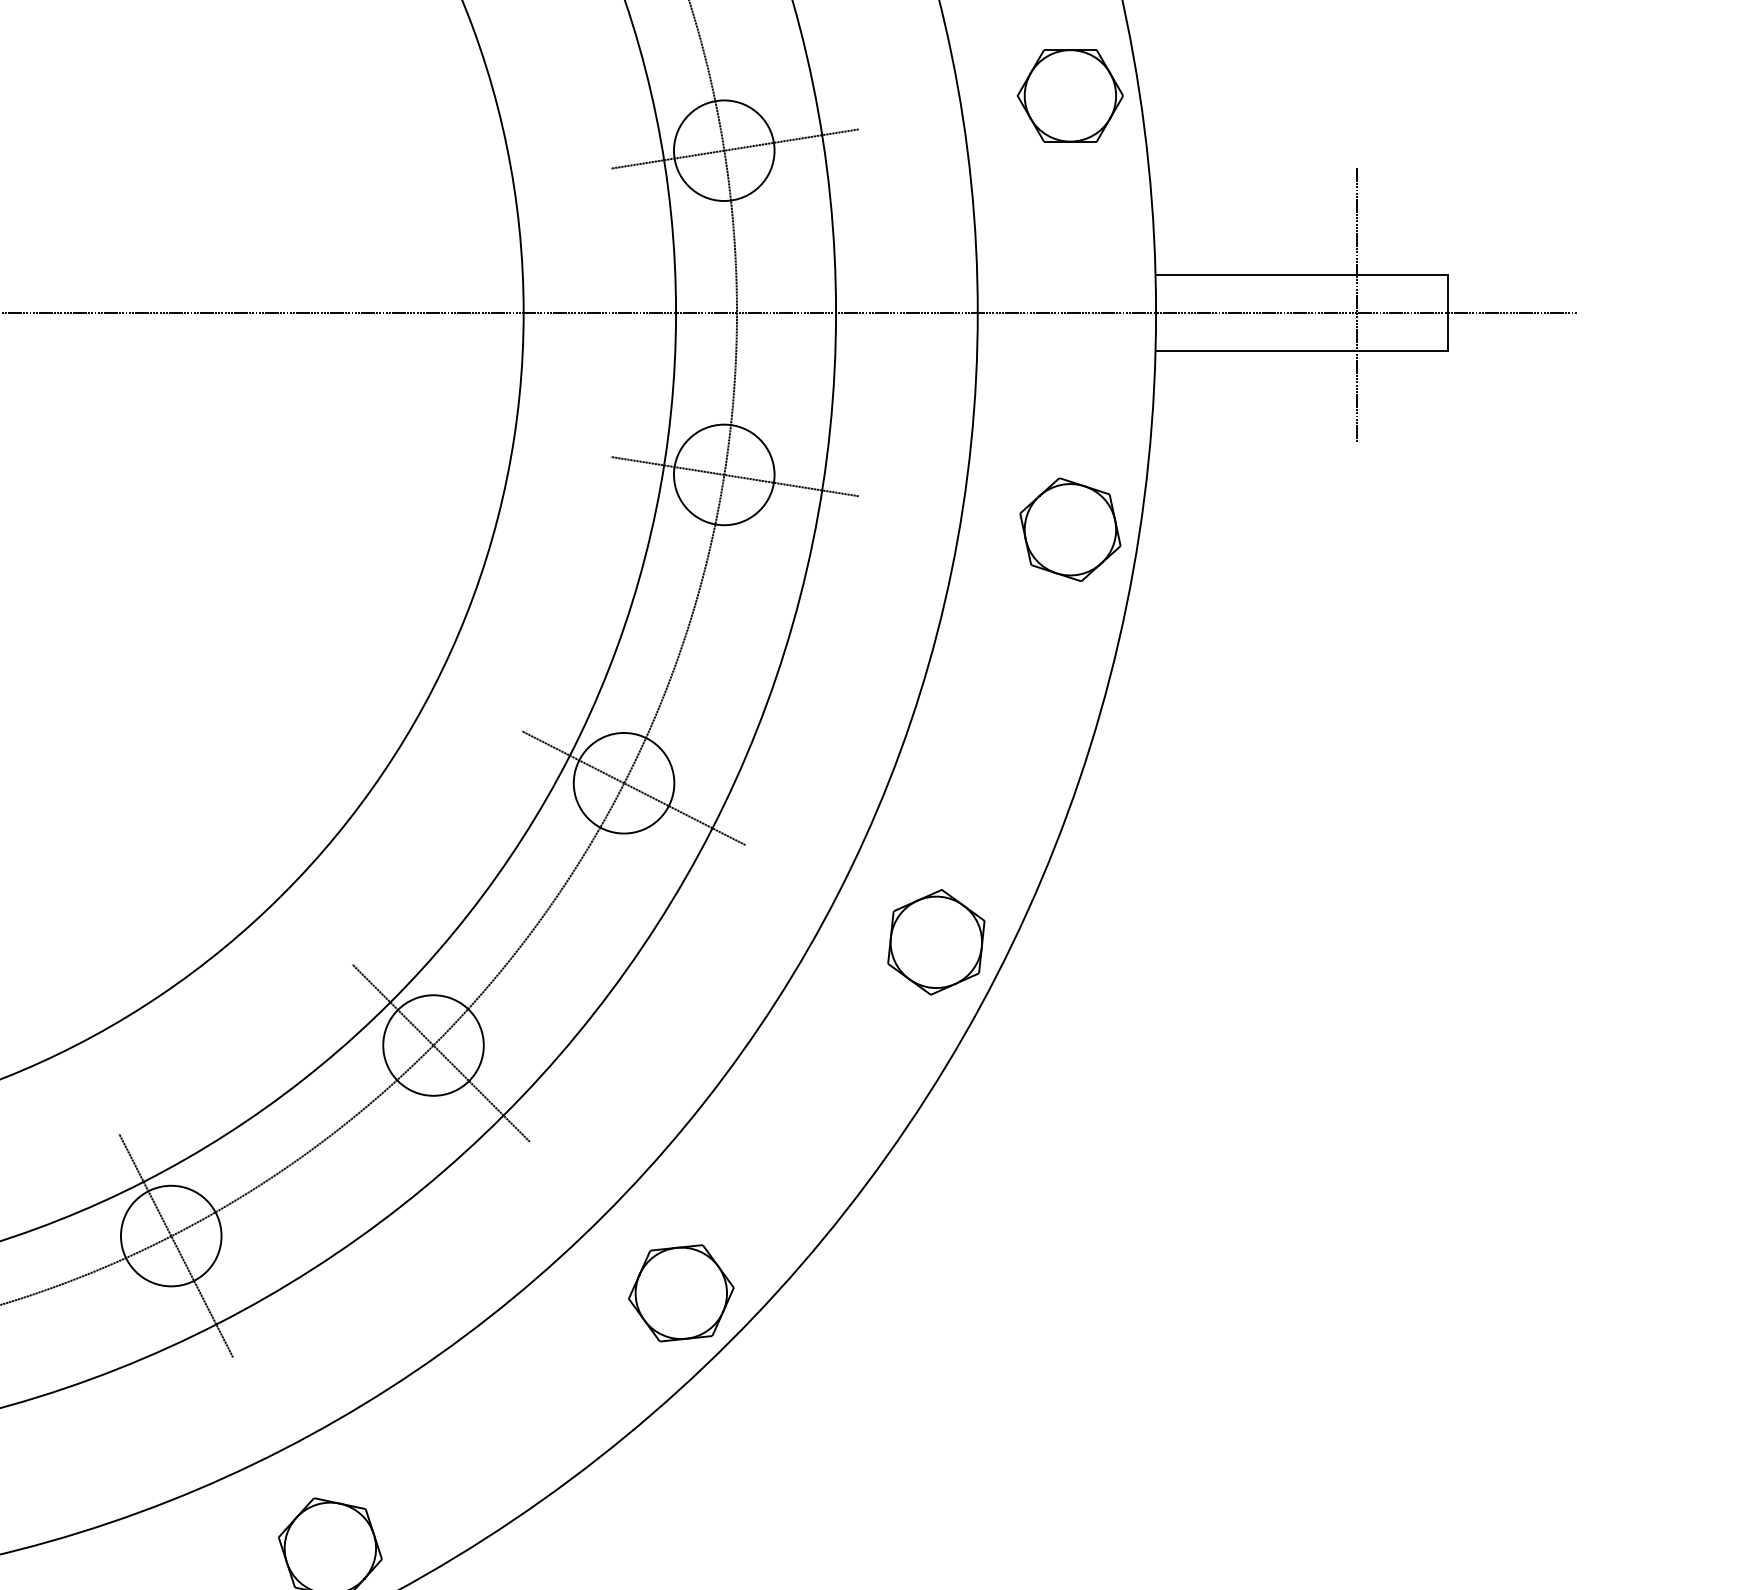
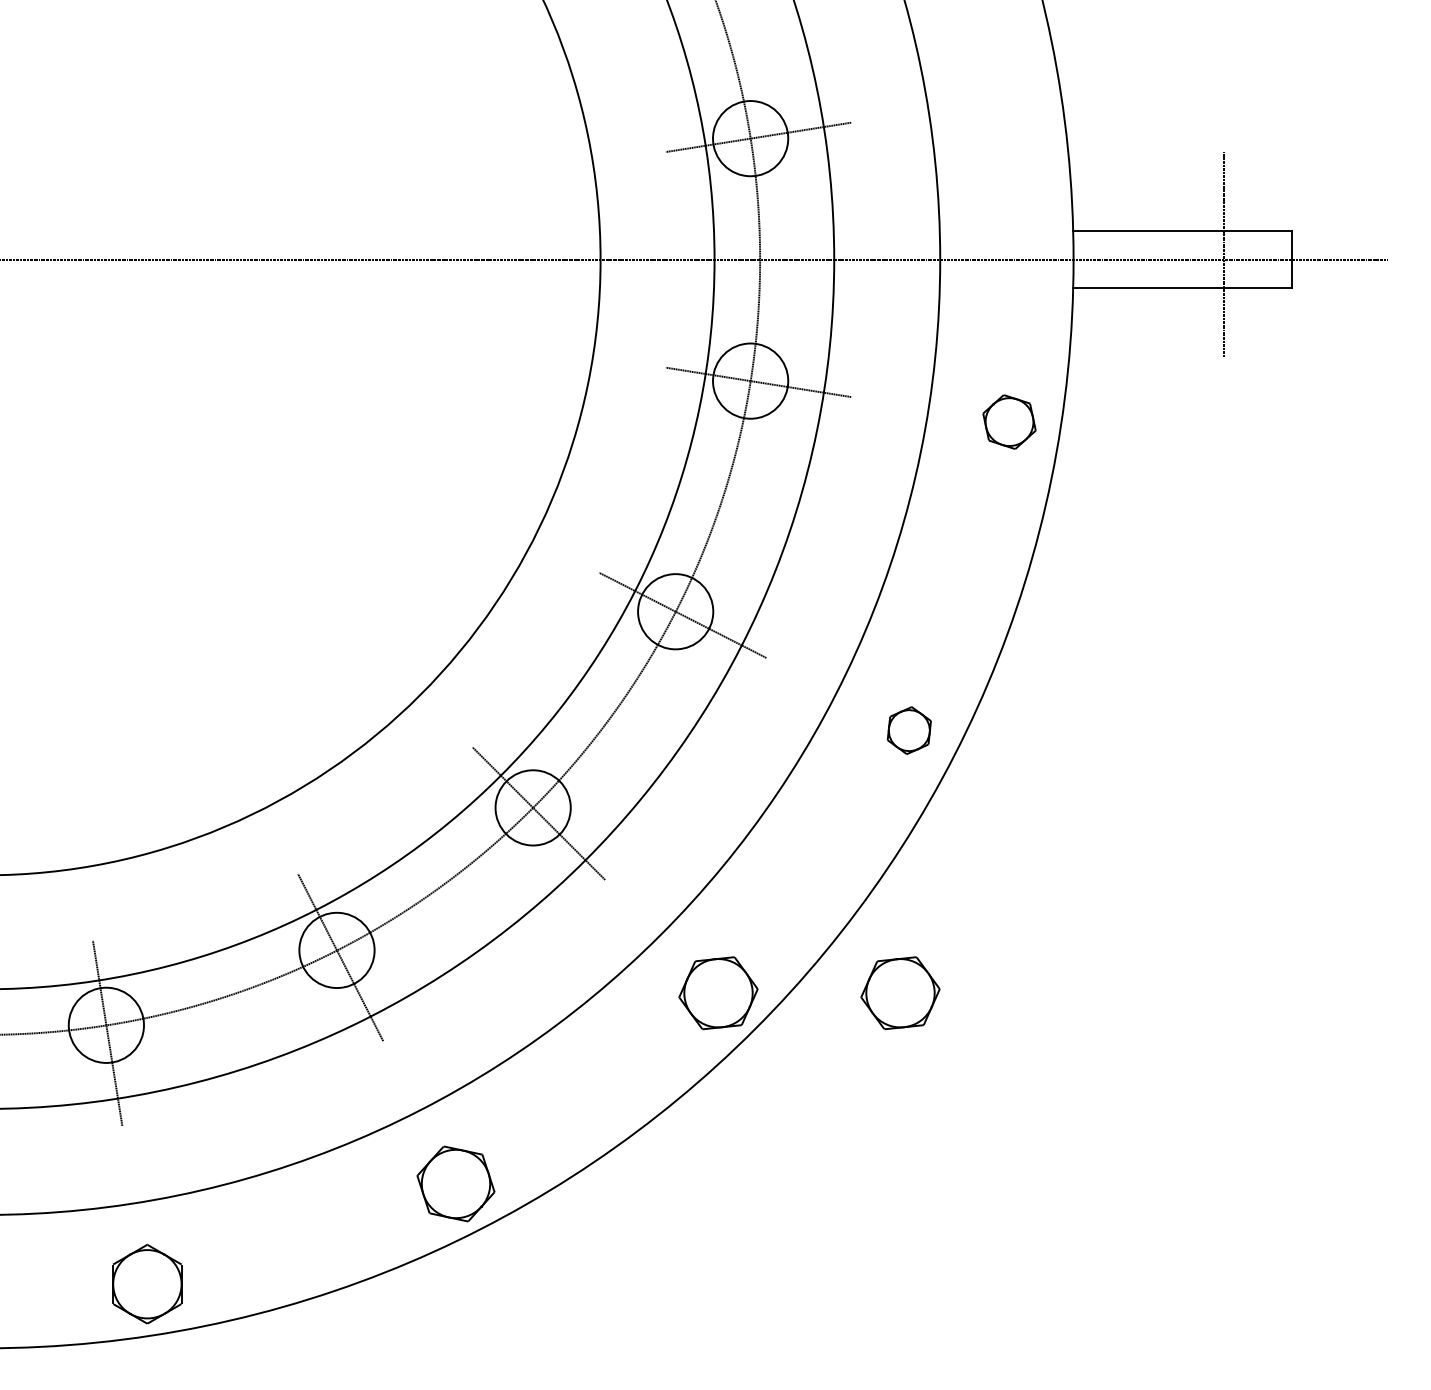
part: (1070, 95) -> (1009, 97), removed
part: (1070, 528) -> (1009, 421), size x0.7
part: (936, 942) -> (909, 730), size x0.6
part: (924, 1293) -> (900, 993), added

